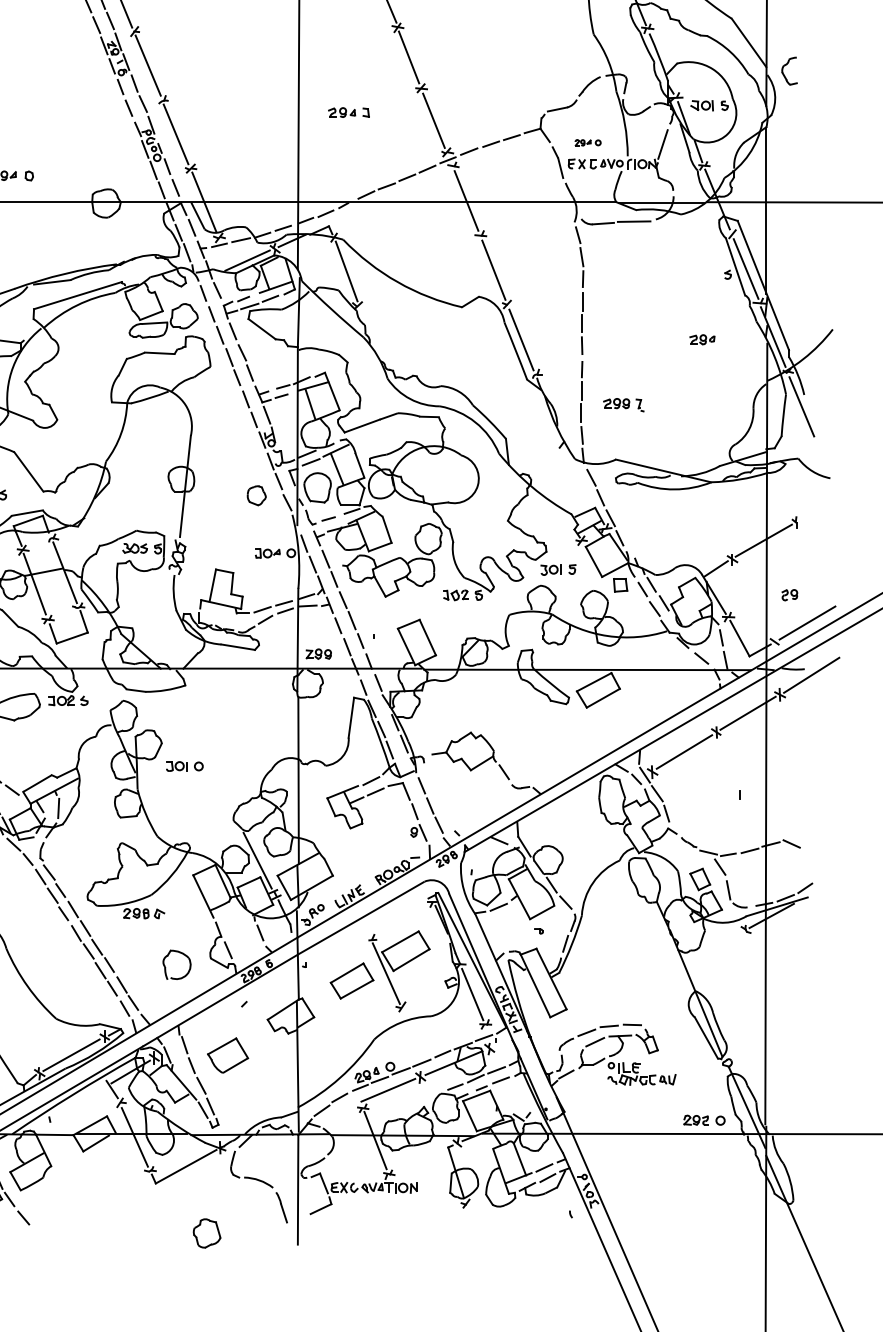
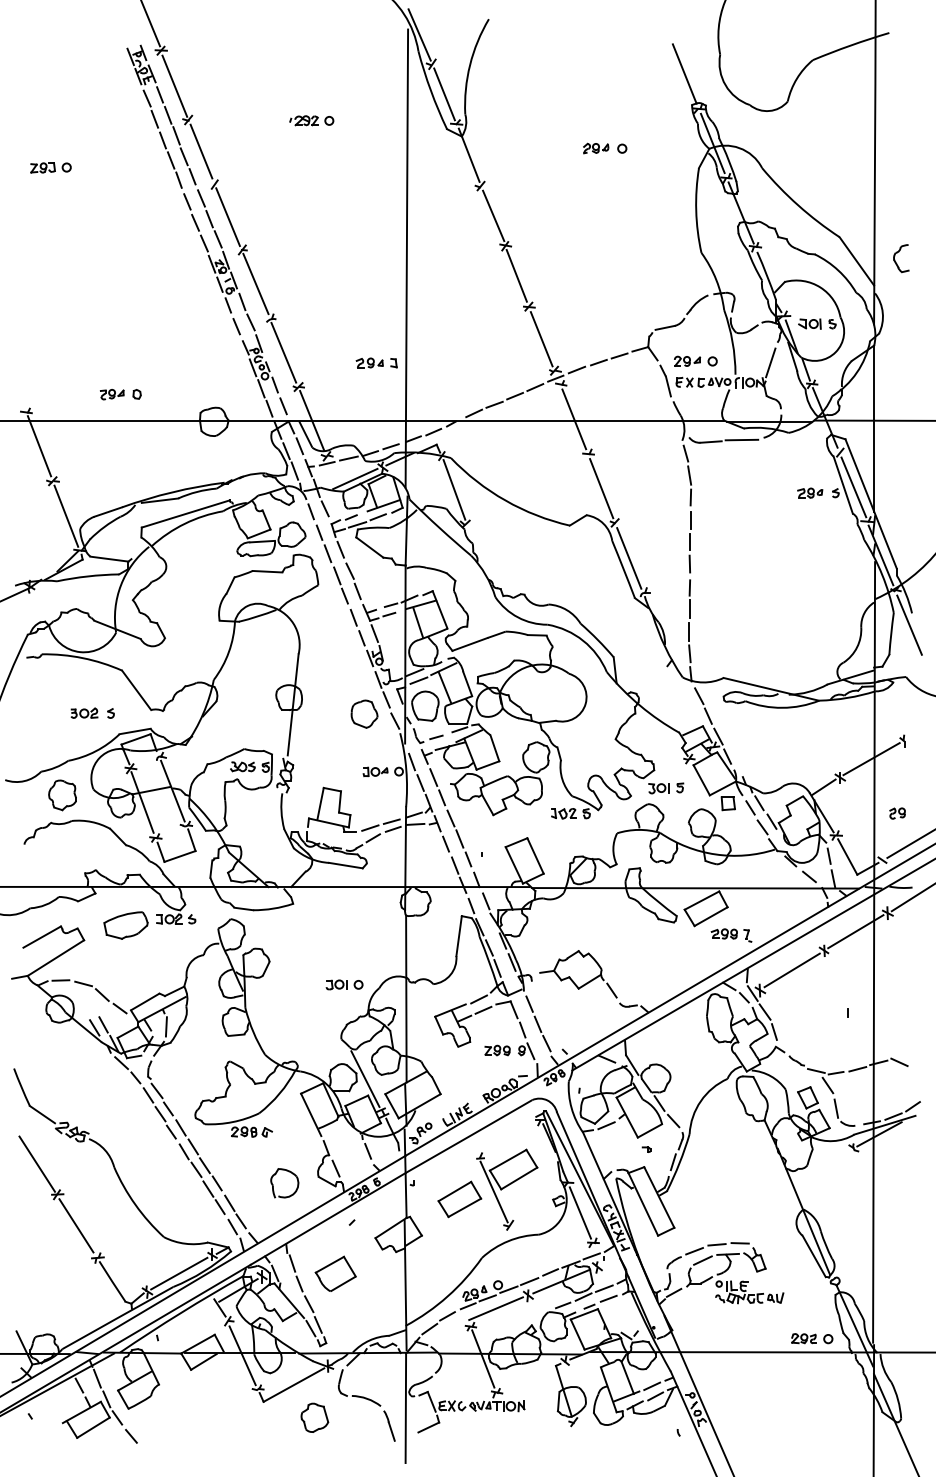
part: (783, 72) -> (895, 259), moved
part: (348, 112) -> (376, 362), moved
part: (587, 142) -> (695, 360), size x1.67
part: (702, 339) -> (810, 492), moved
part: (623, 405) -> (731, 935), moved
part: (256, 495) -> (364, 713), size x1.43
part: (318, 654) -> (497, 1050), moved
part: (184, 766) -> (344, 984), moved
part: (206, 1233) -> (314, 1417), moved

